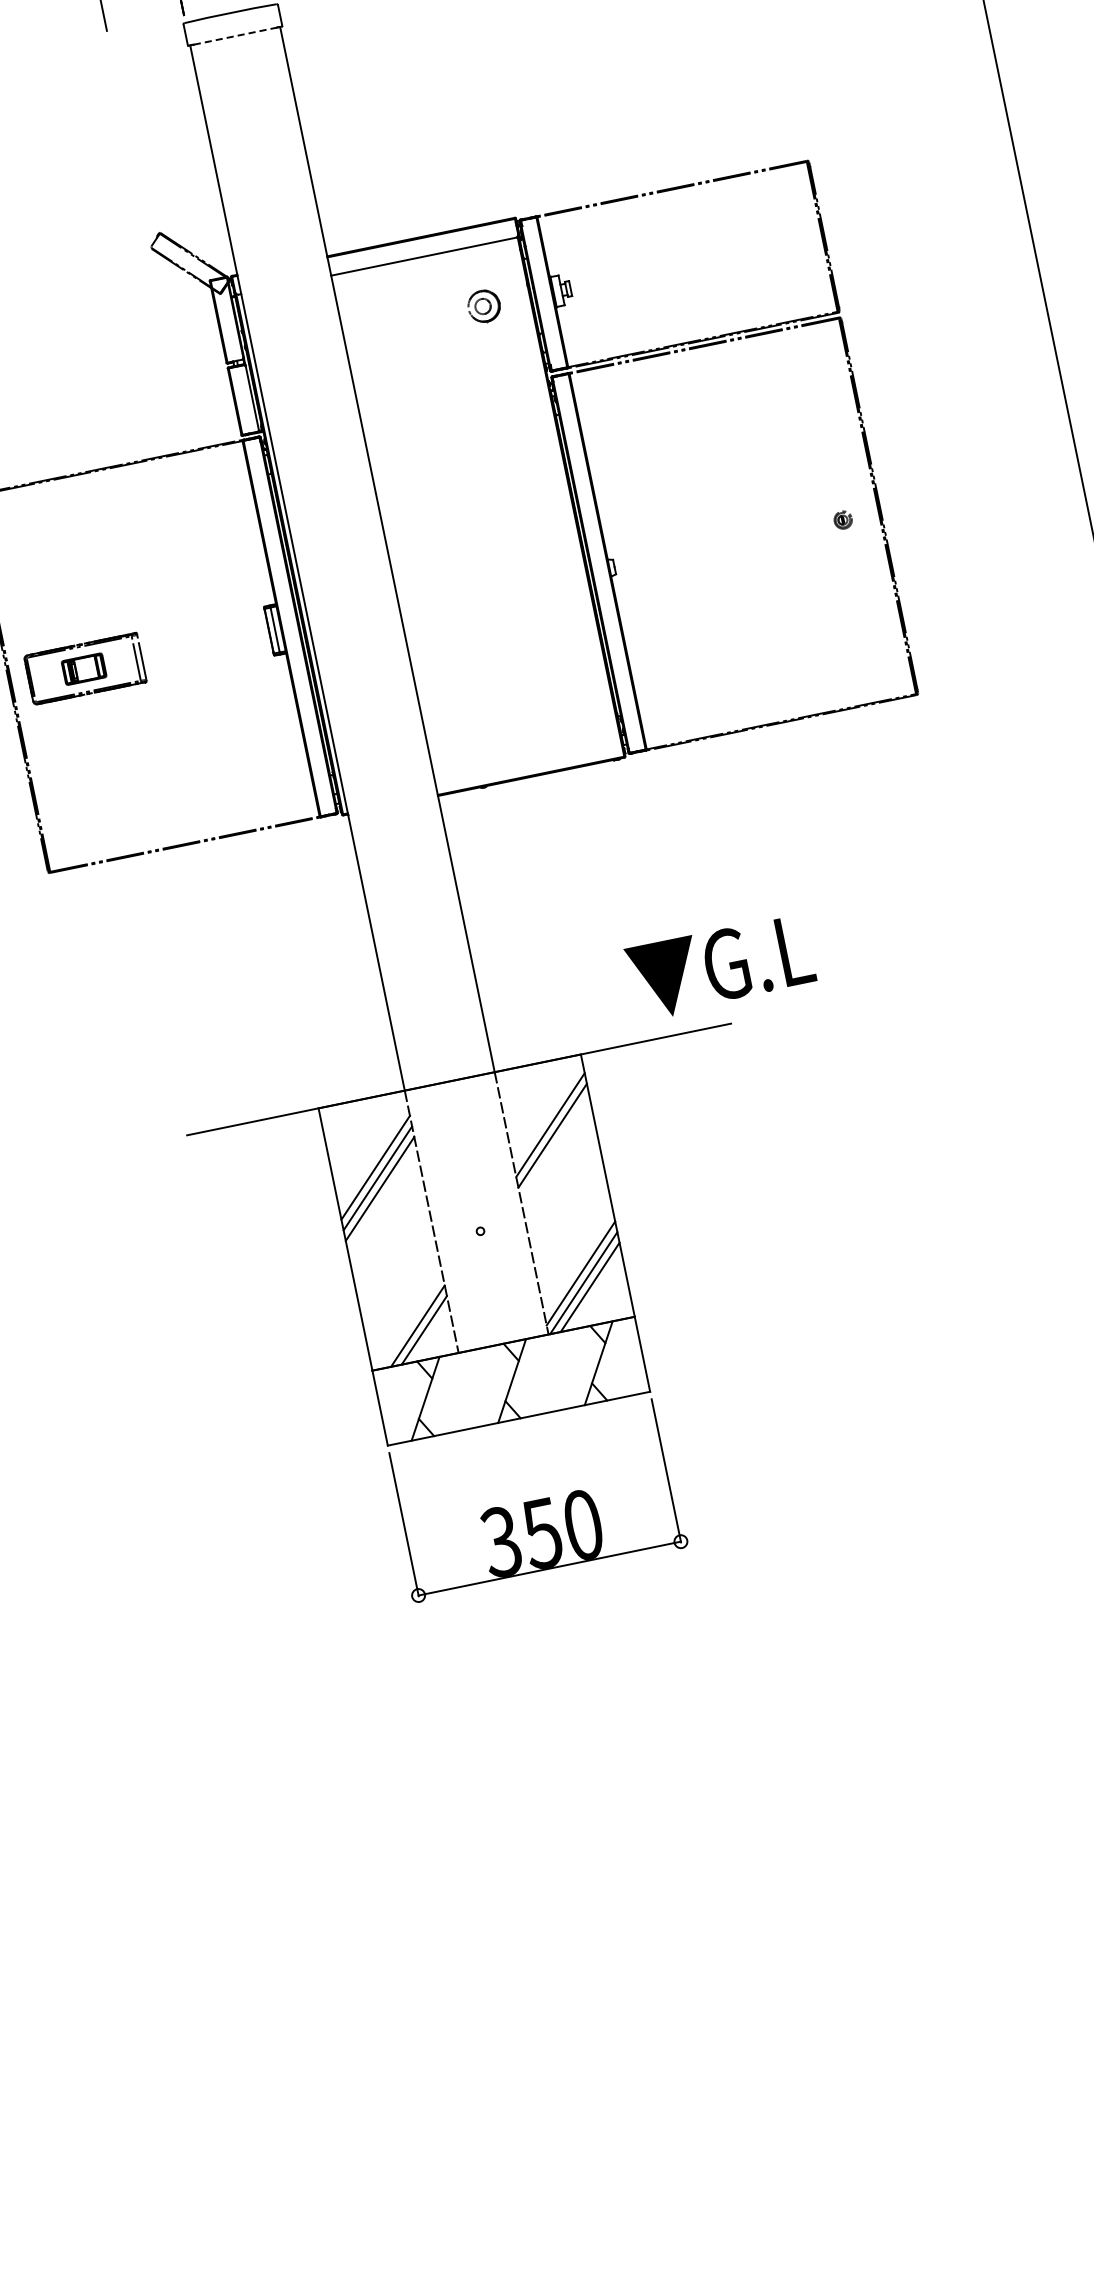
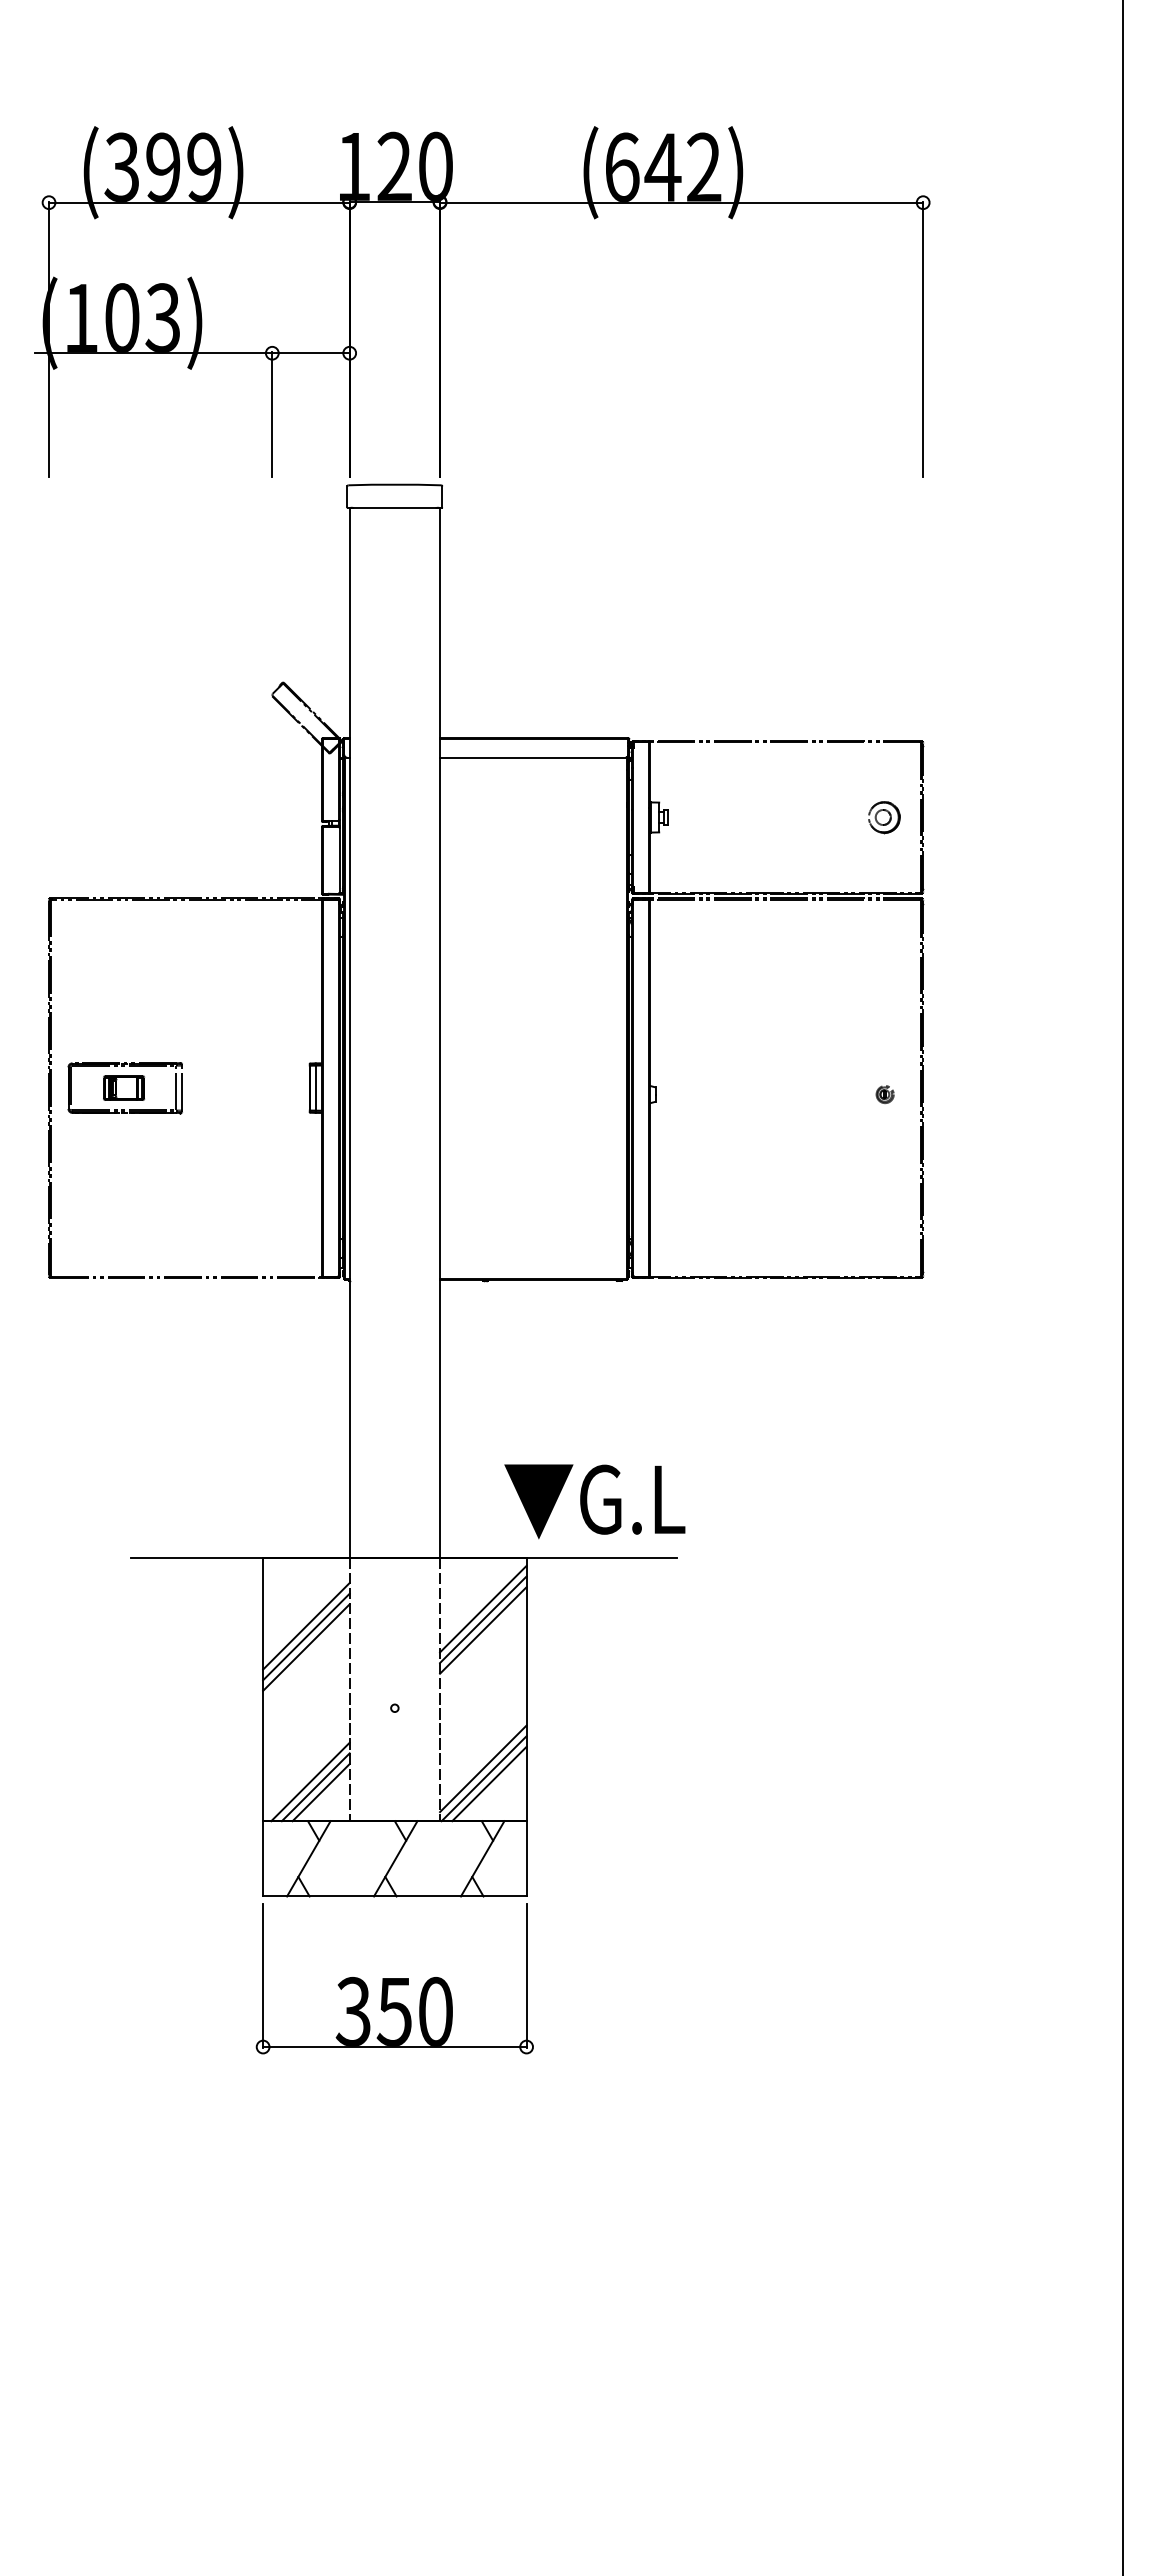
line: (234, 35) -> (394, 507), dashed -> solid
part: (484, 306) -> (884, 817), moved
text: (720, 967) -> (594, 1501), moved
line: (548, 1113) -> (483, 1608), added
line: (411, 1321) -> (310, 1781), added

